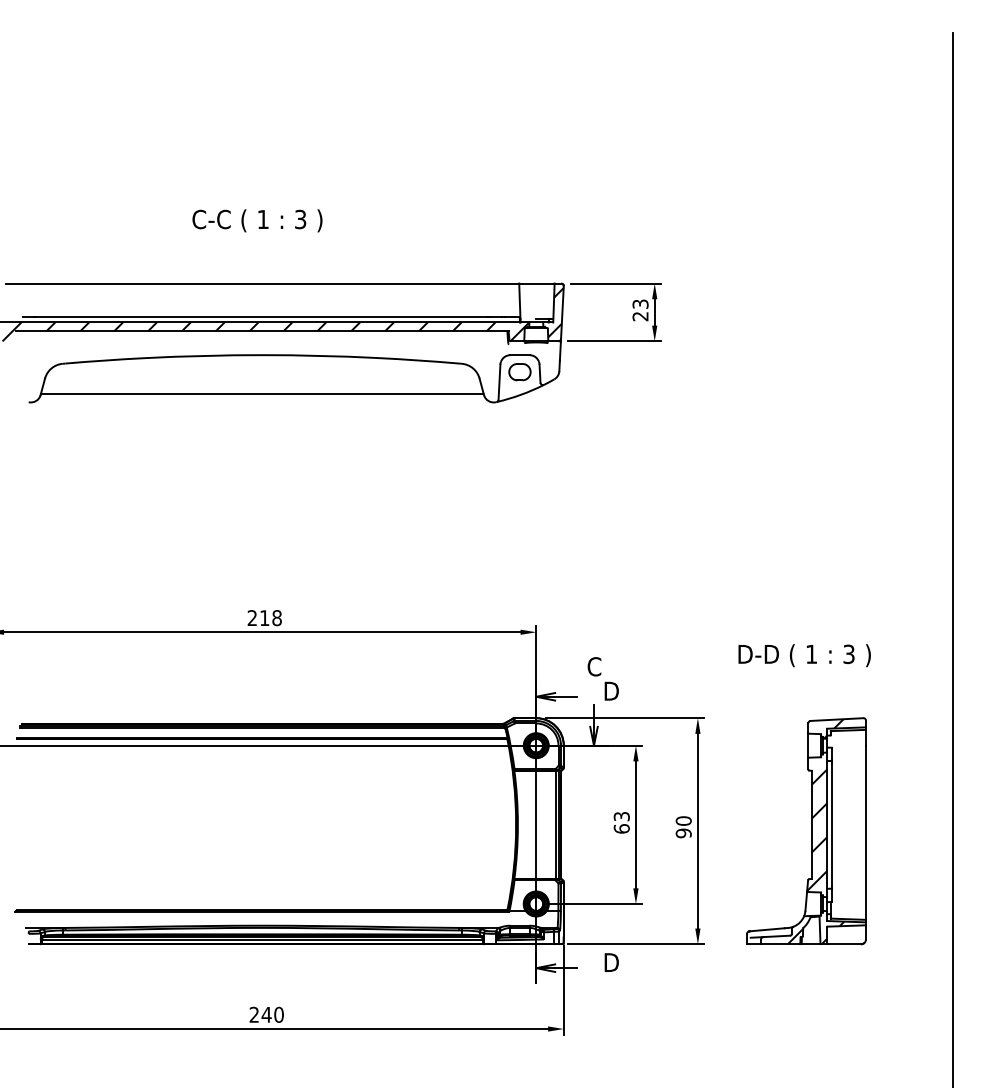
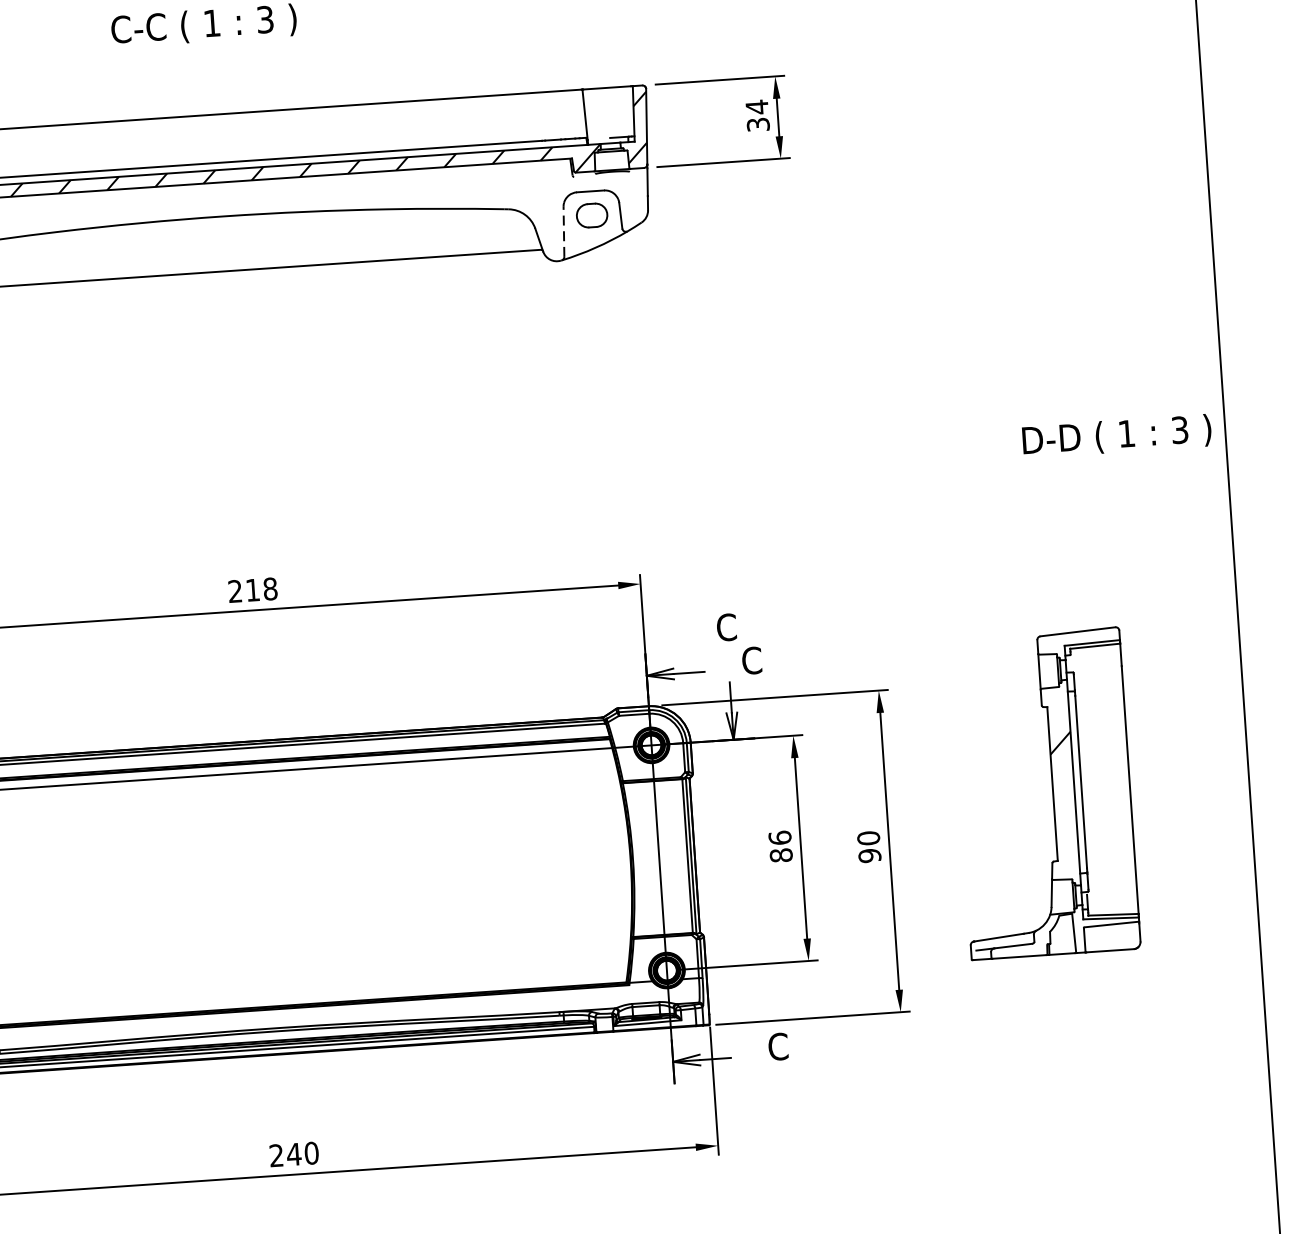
text: (640, 310) -> (757, 116), 23 -> 34
line: (499, 382) -> (564, 232), solid -> dashed
text: (804, 655) -> (1116, 436), moved
text: (610, 690) -> (751, 659), D -> C
text: (621, 822) -> (780, 846), 63 -> 86
part: (806, 831) -> (1045, 794), moved
text: (610, 962) -> (778, 1046), D -> C

